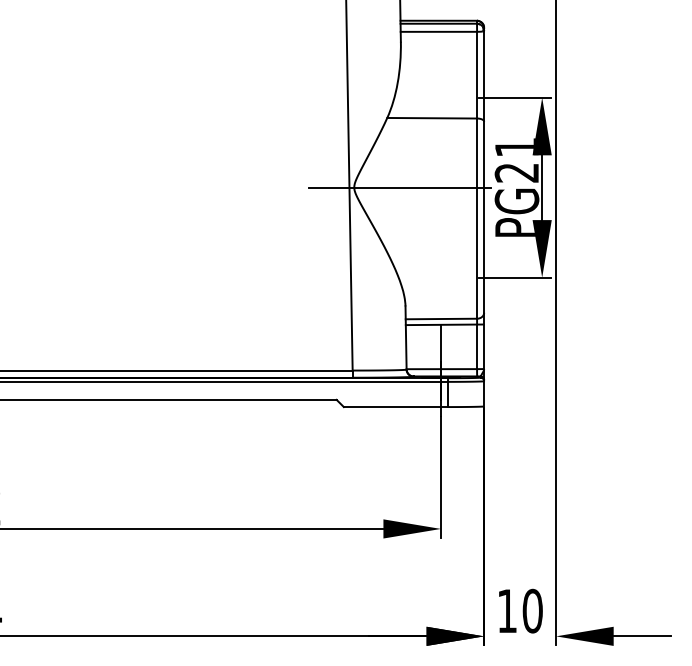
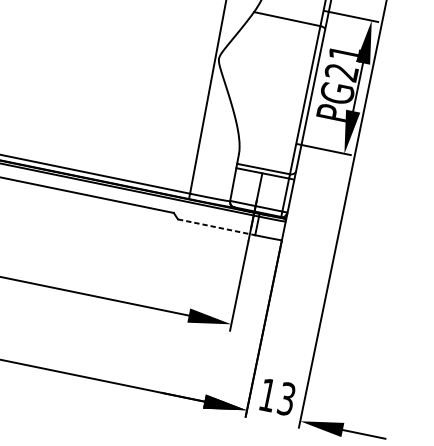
line: (399, 187) -> (252, 65), removed
line: (396, 407) -> (216, 227), solid -> dashed
text: (532, 610) -> (286, 398), 10 -> 13

